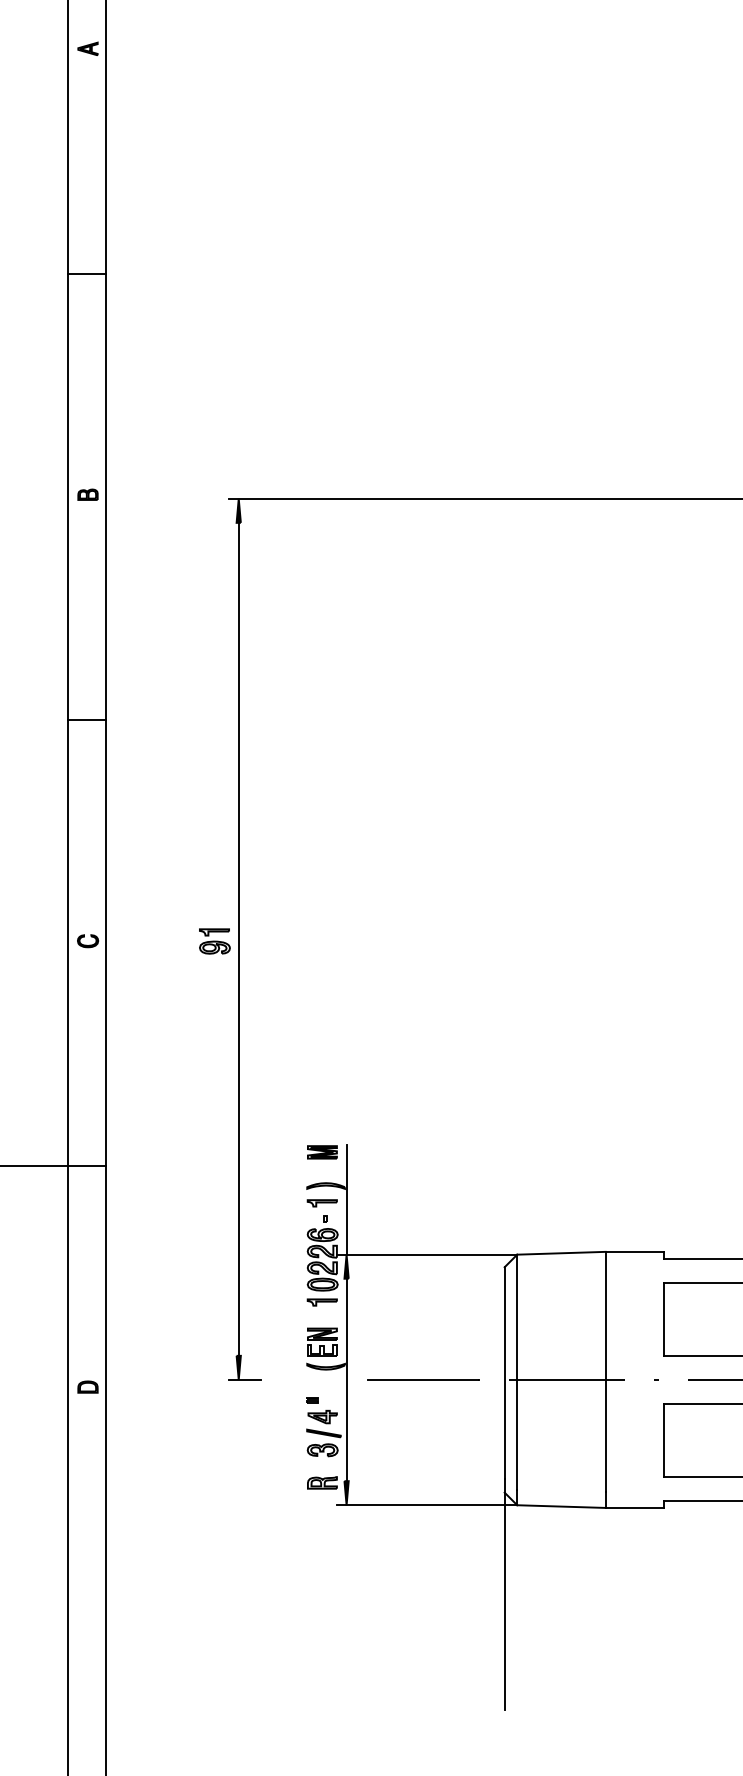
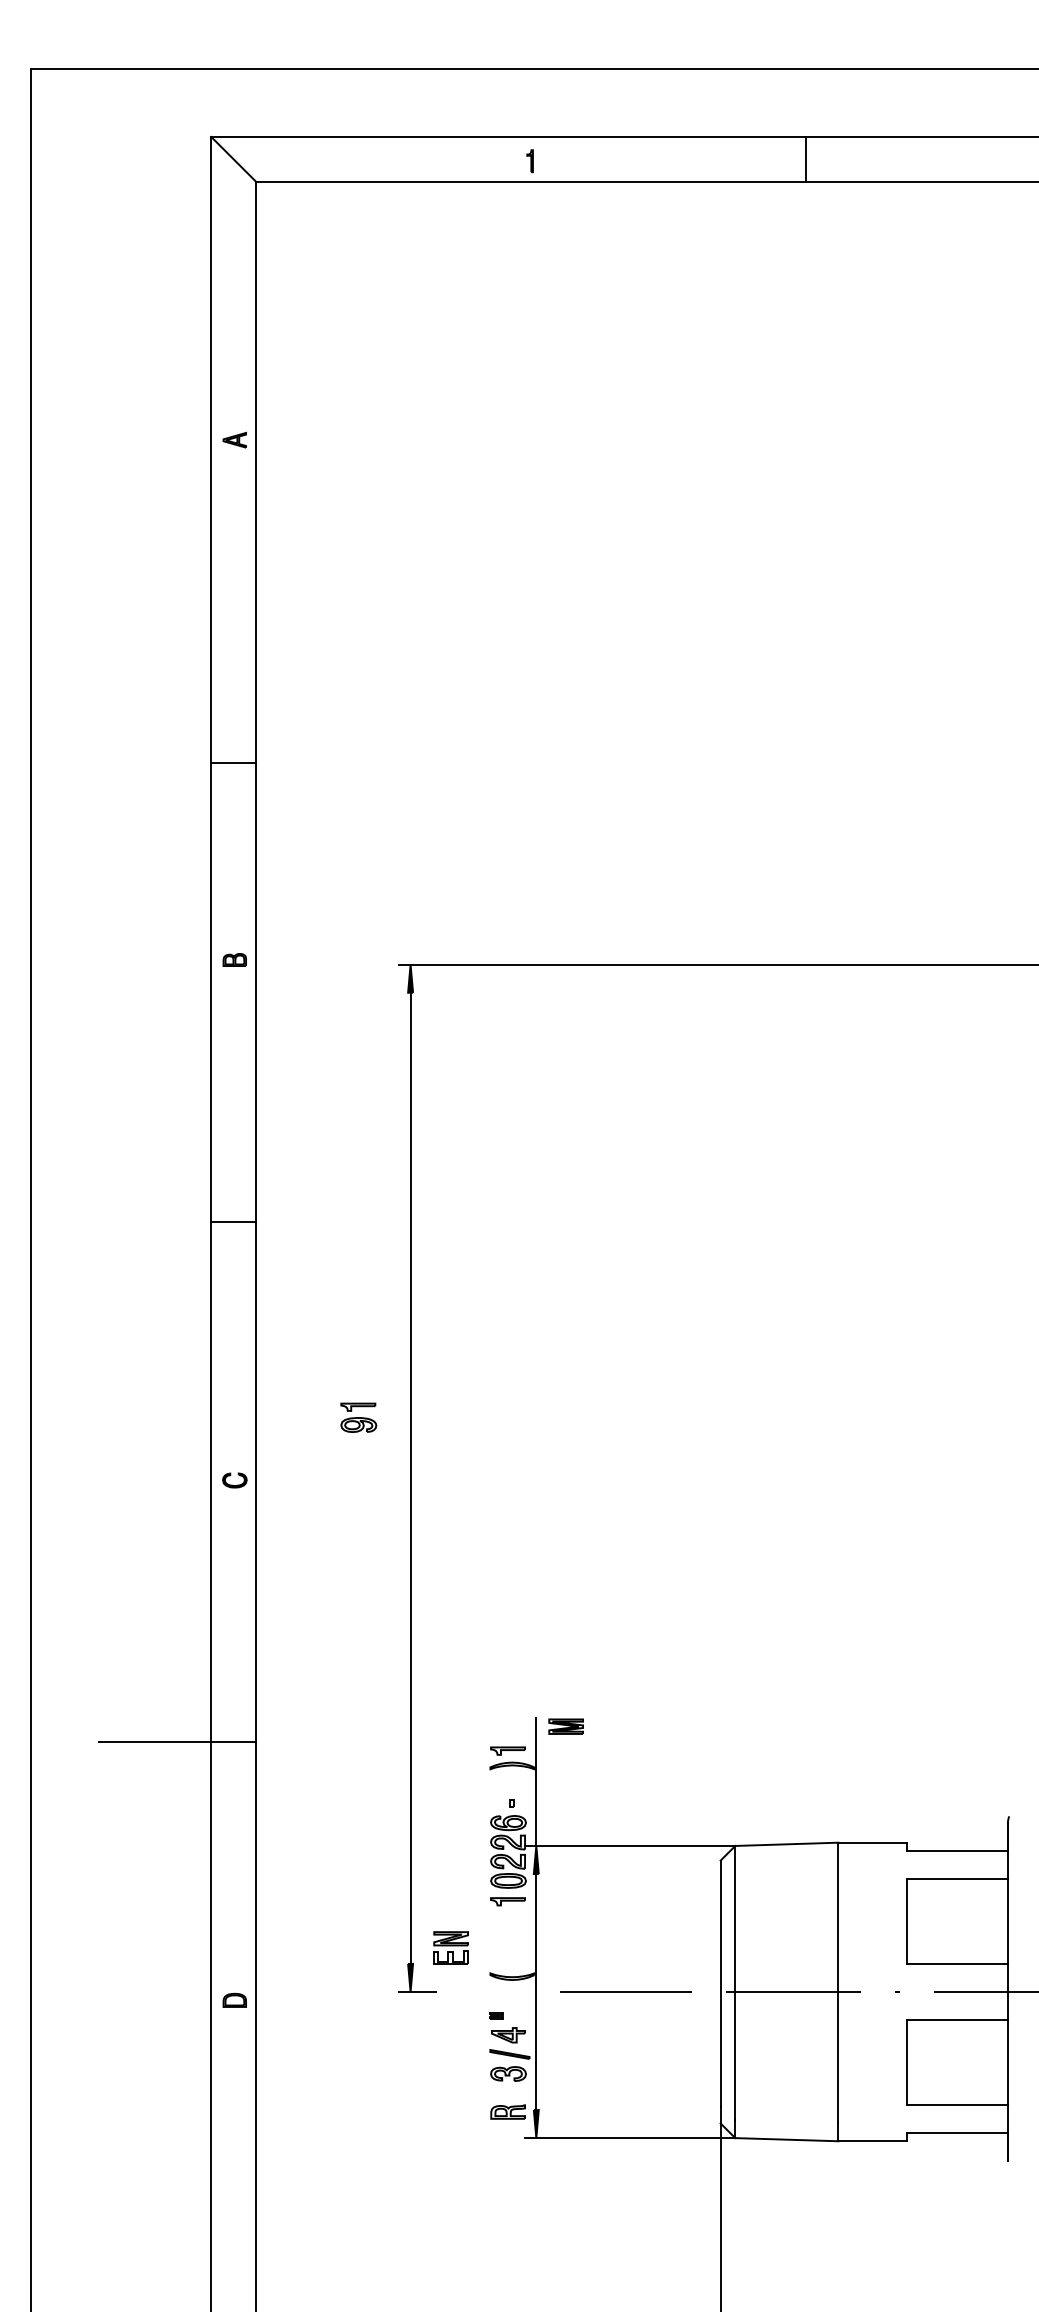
line: (86, 273) -> (233, 763), moved
part: (214, 941) -> (358, 1417), moved
part: (321, 1152) -> (565, 1726), moved
part: (321, 1202) -> (507, 1750), moved
part: (321, 1341) -> (450, 1947), moved

